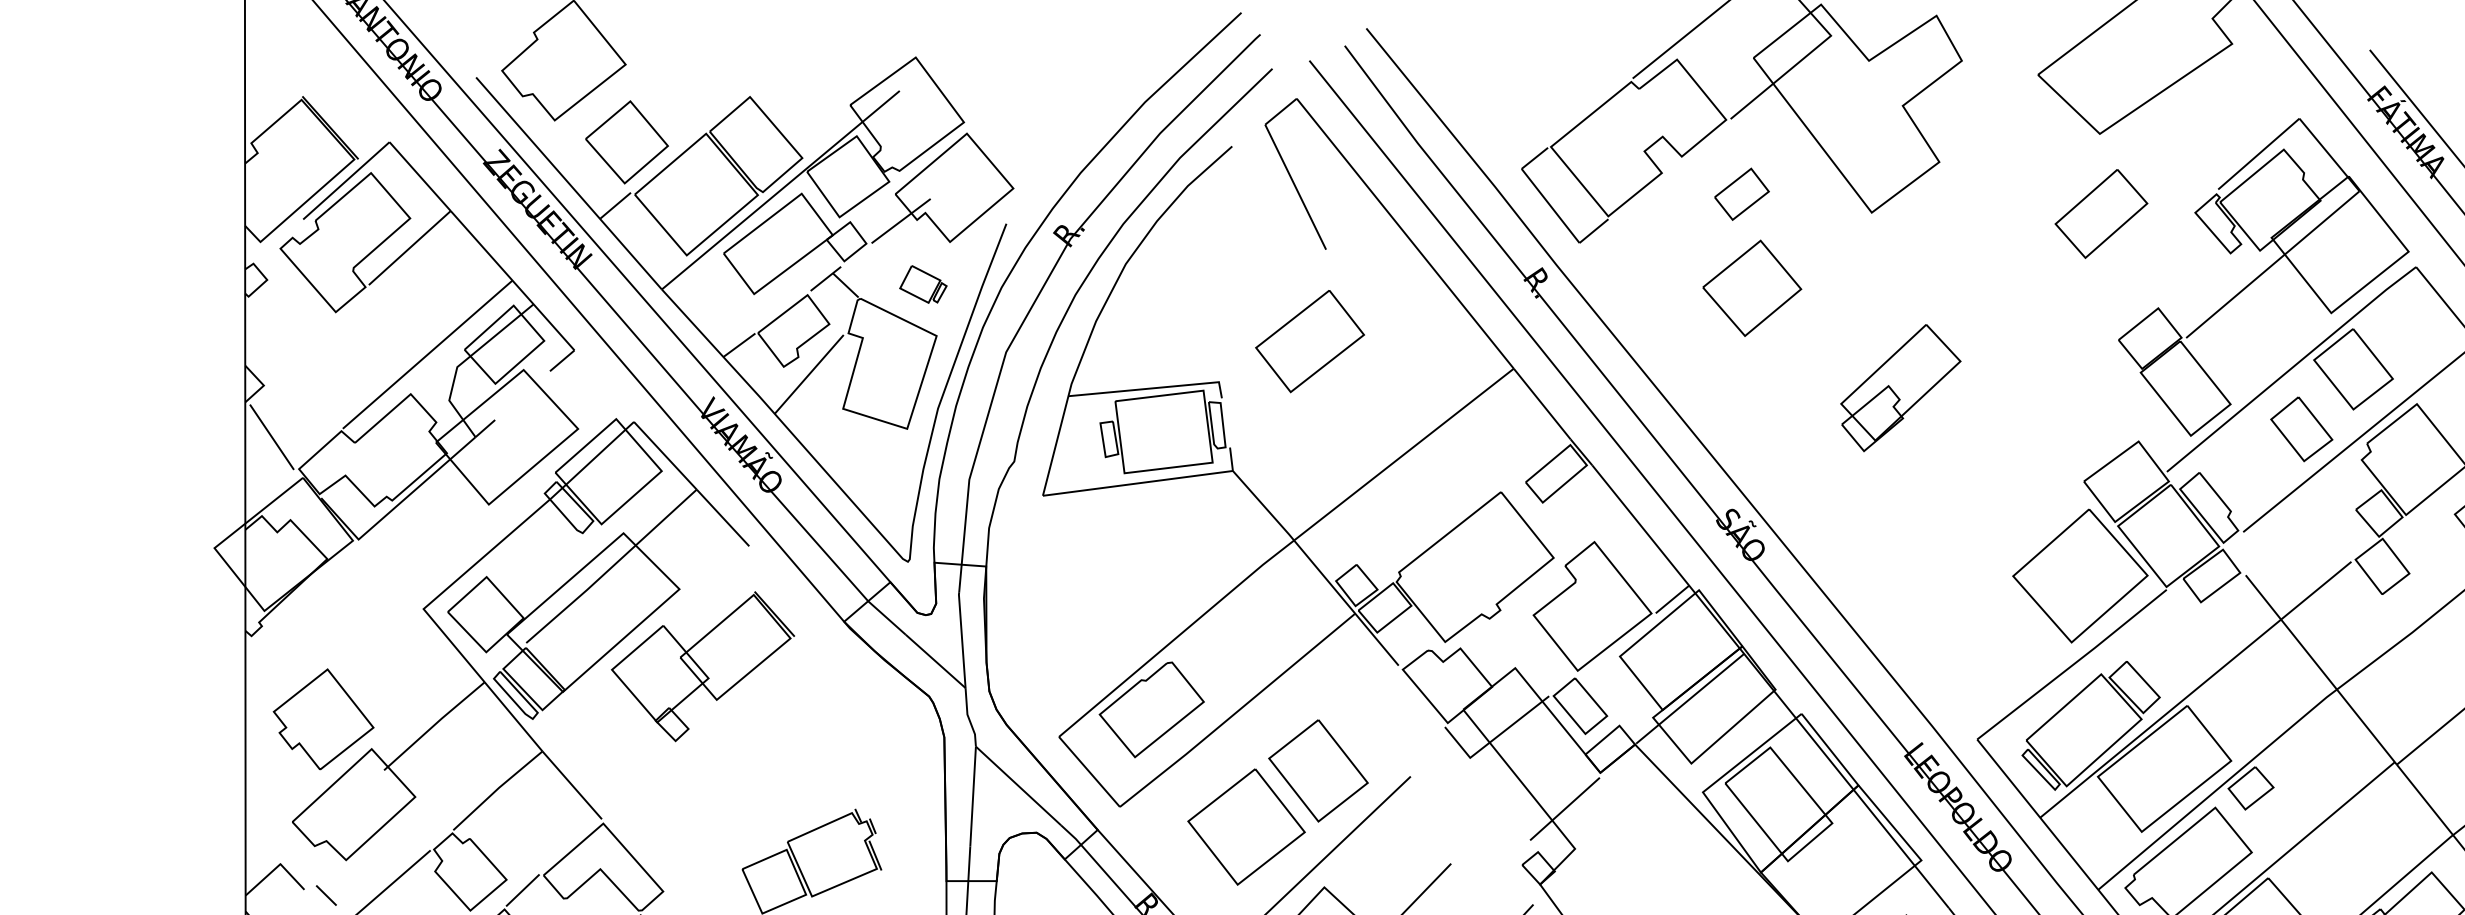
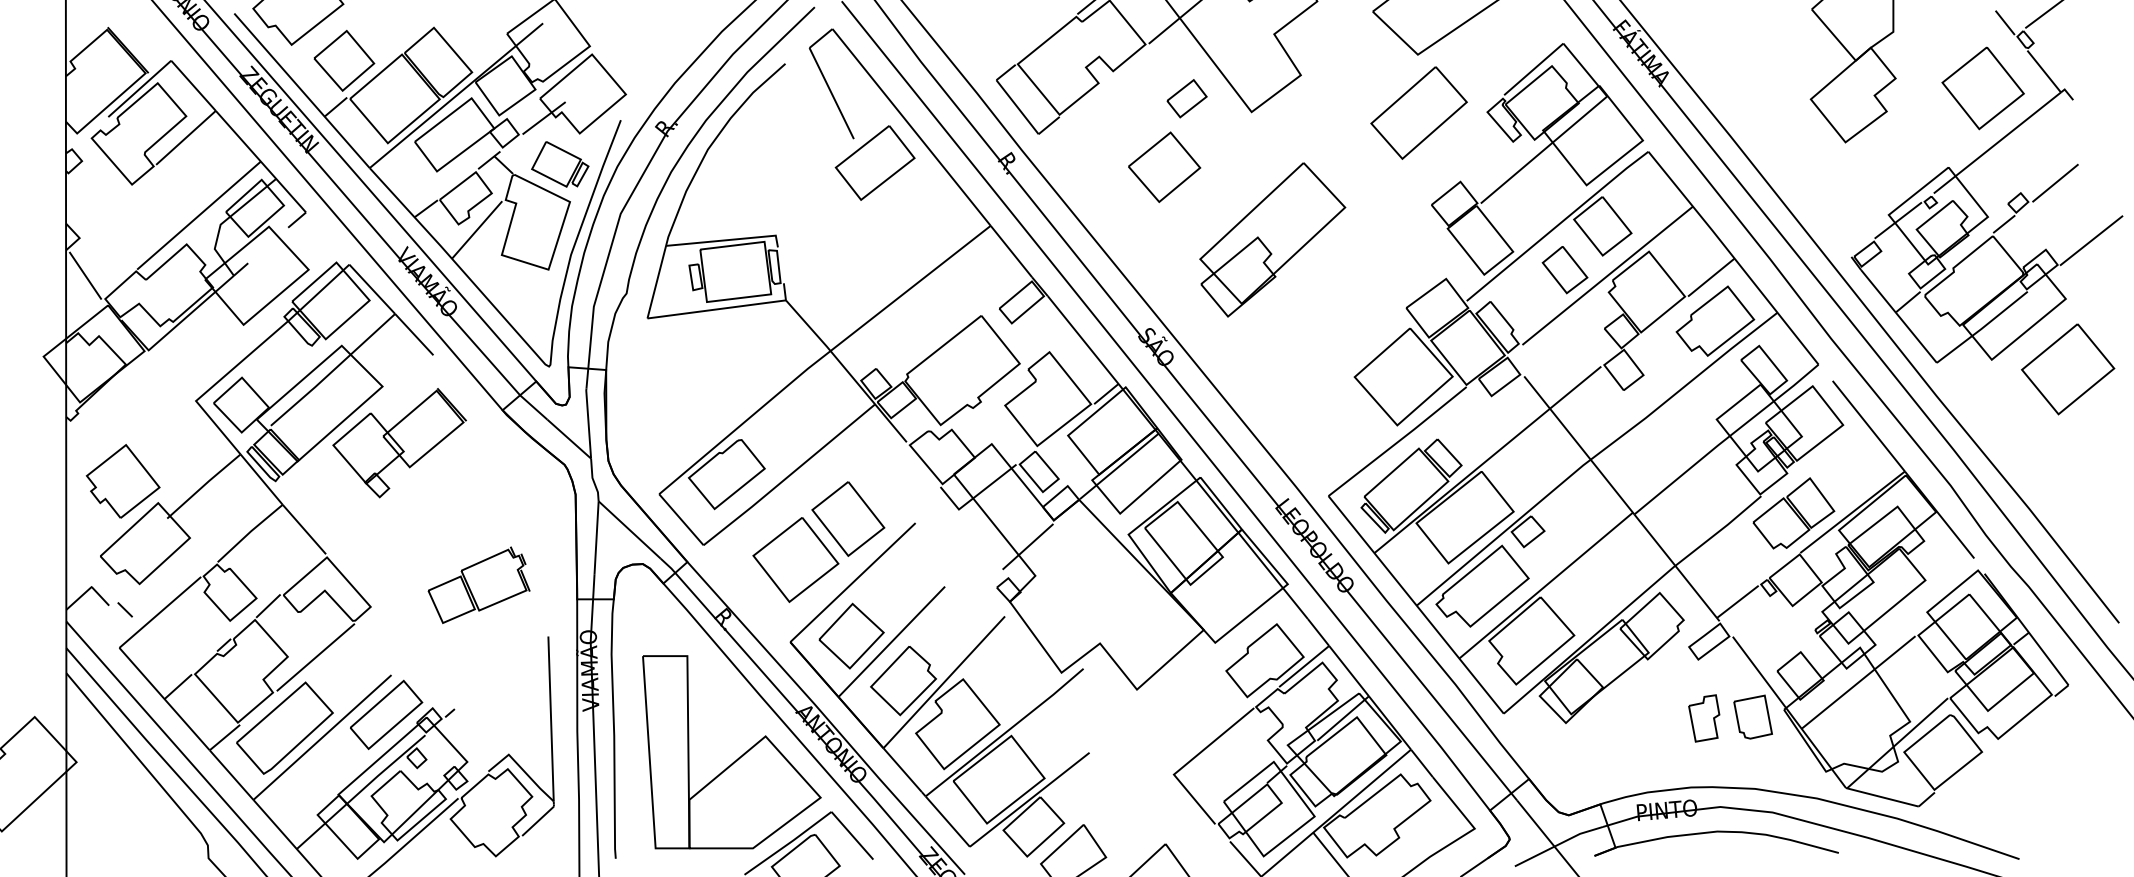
part: (1741, 194) -> (1186, 98), moved
part: (2100, 213) -> (1418, 112), size x1.43
part: (923, 284) -> (560, 164), size x1.67
part: (1309, 340) -> (874, 162), moved
part: (1900, 387) -> (1272, 239), size x1.67

